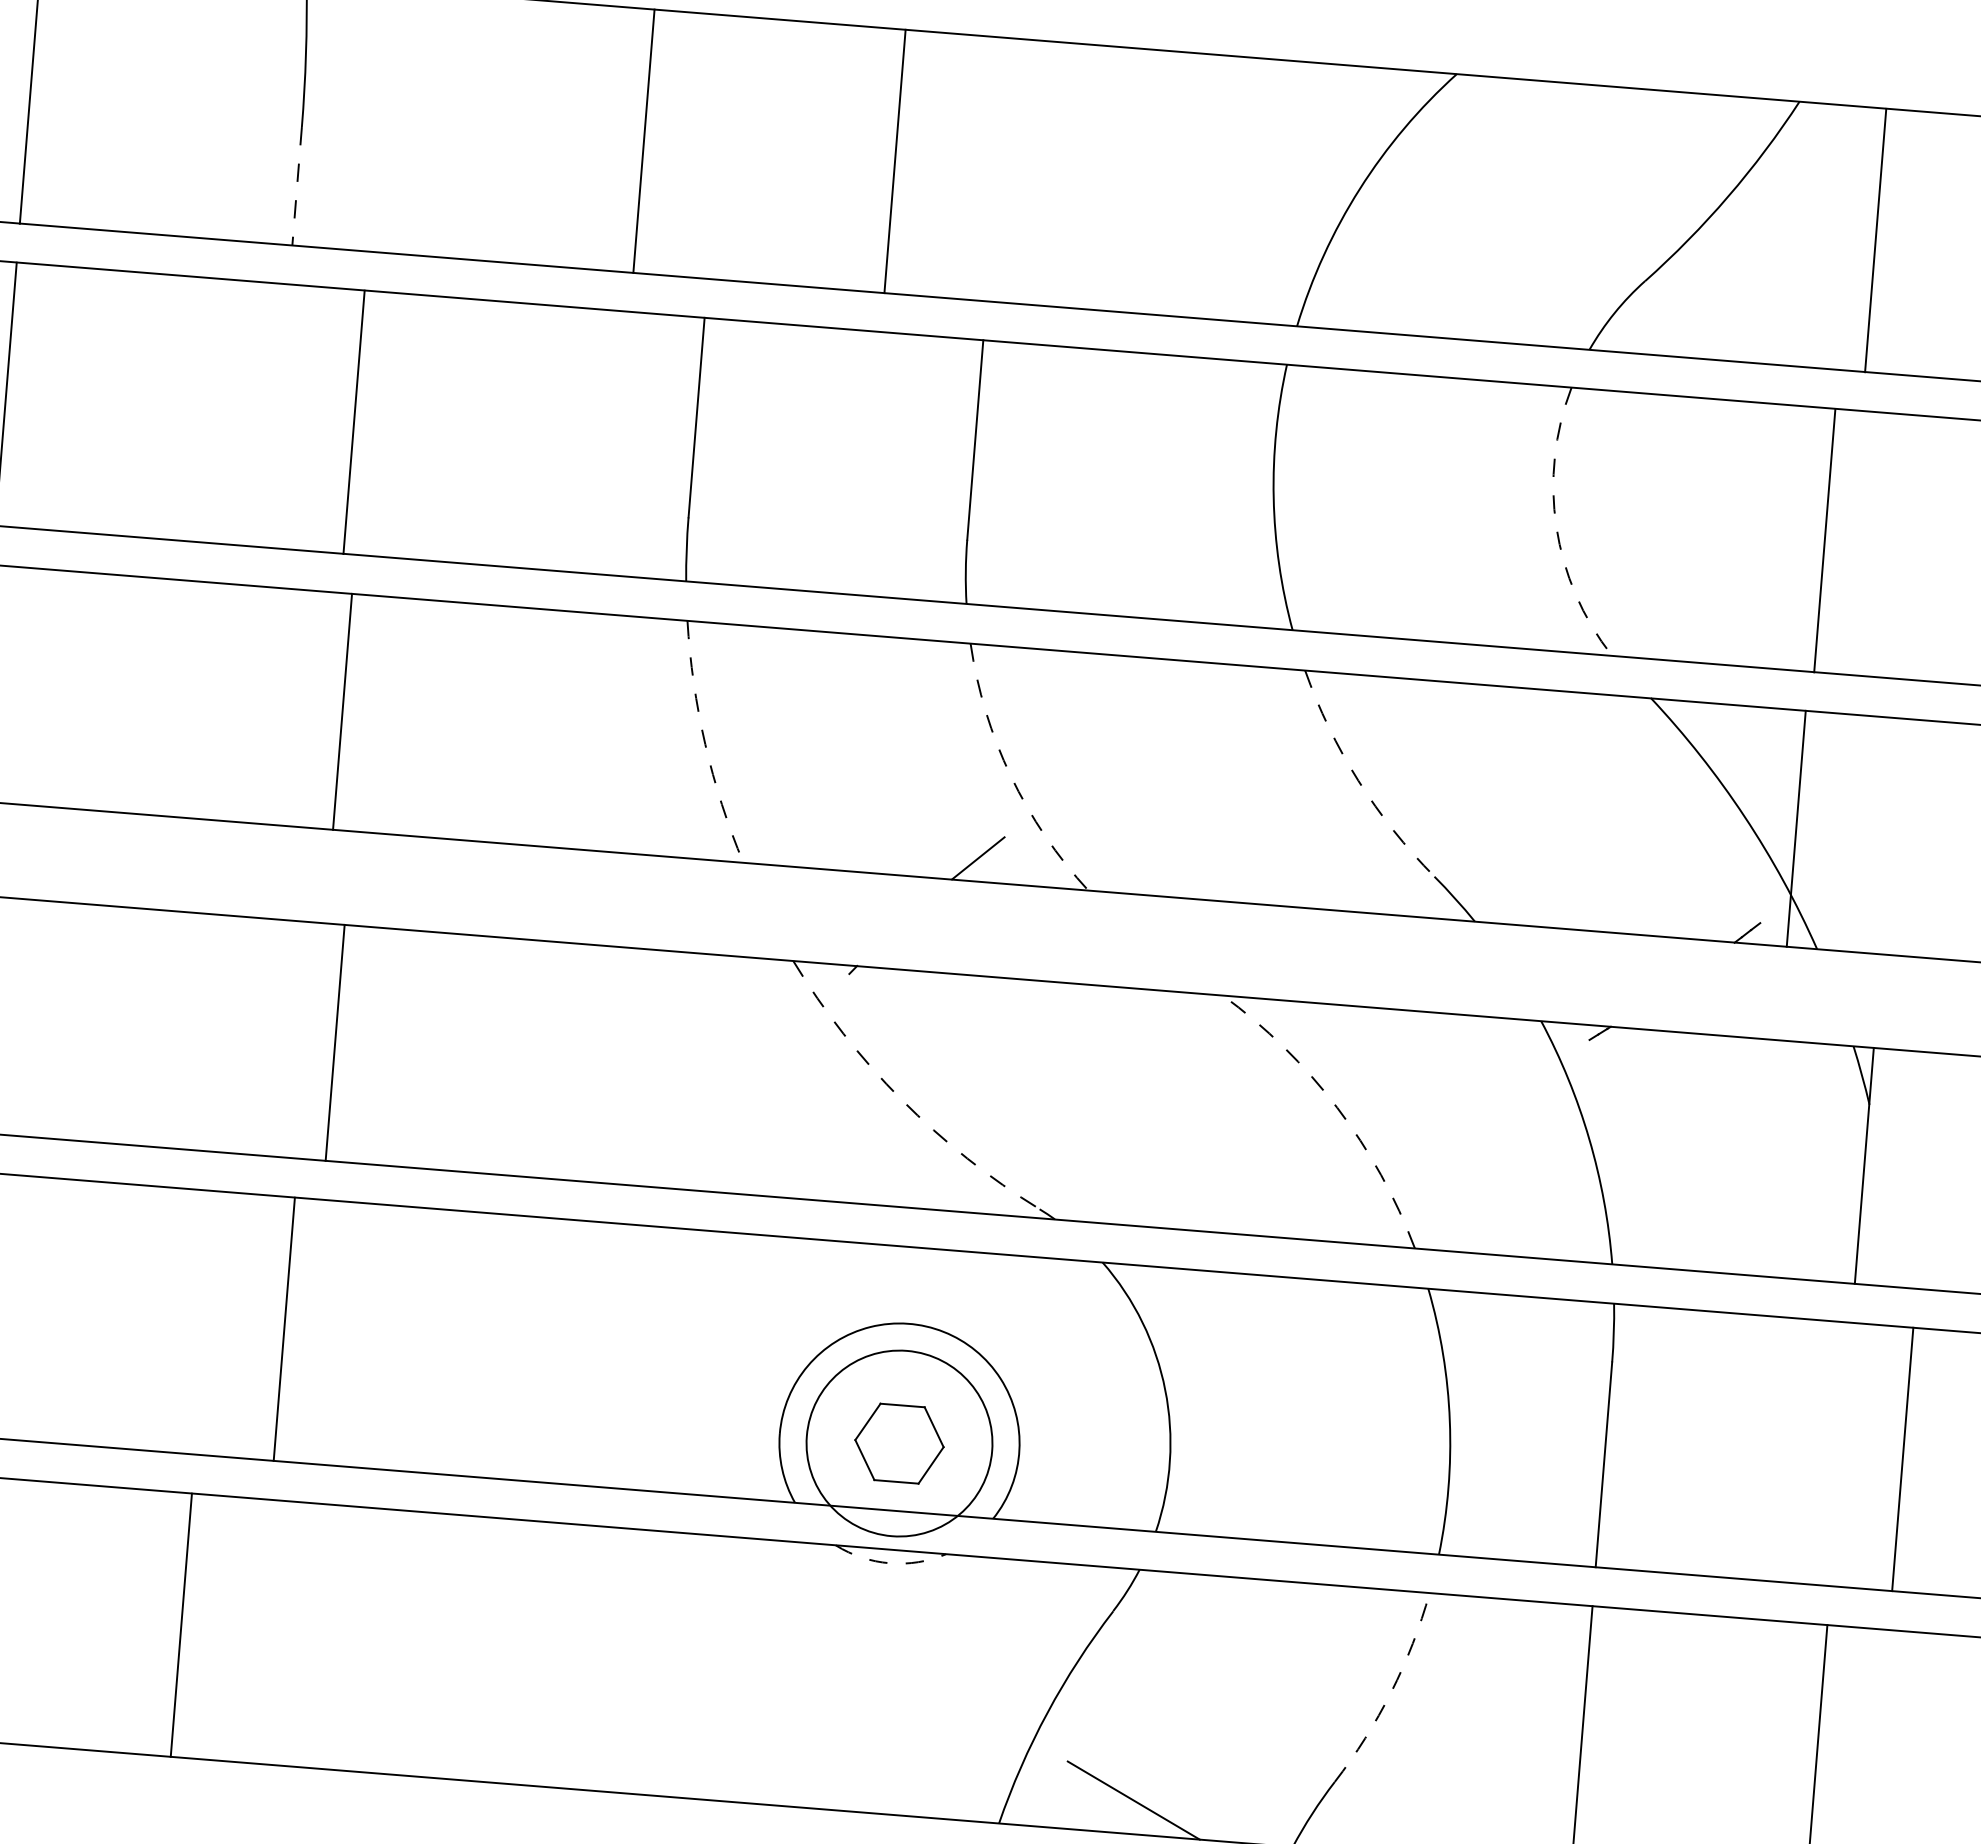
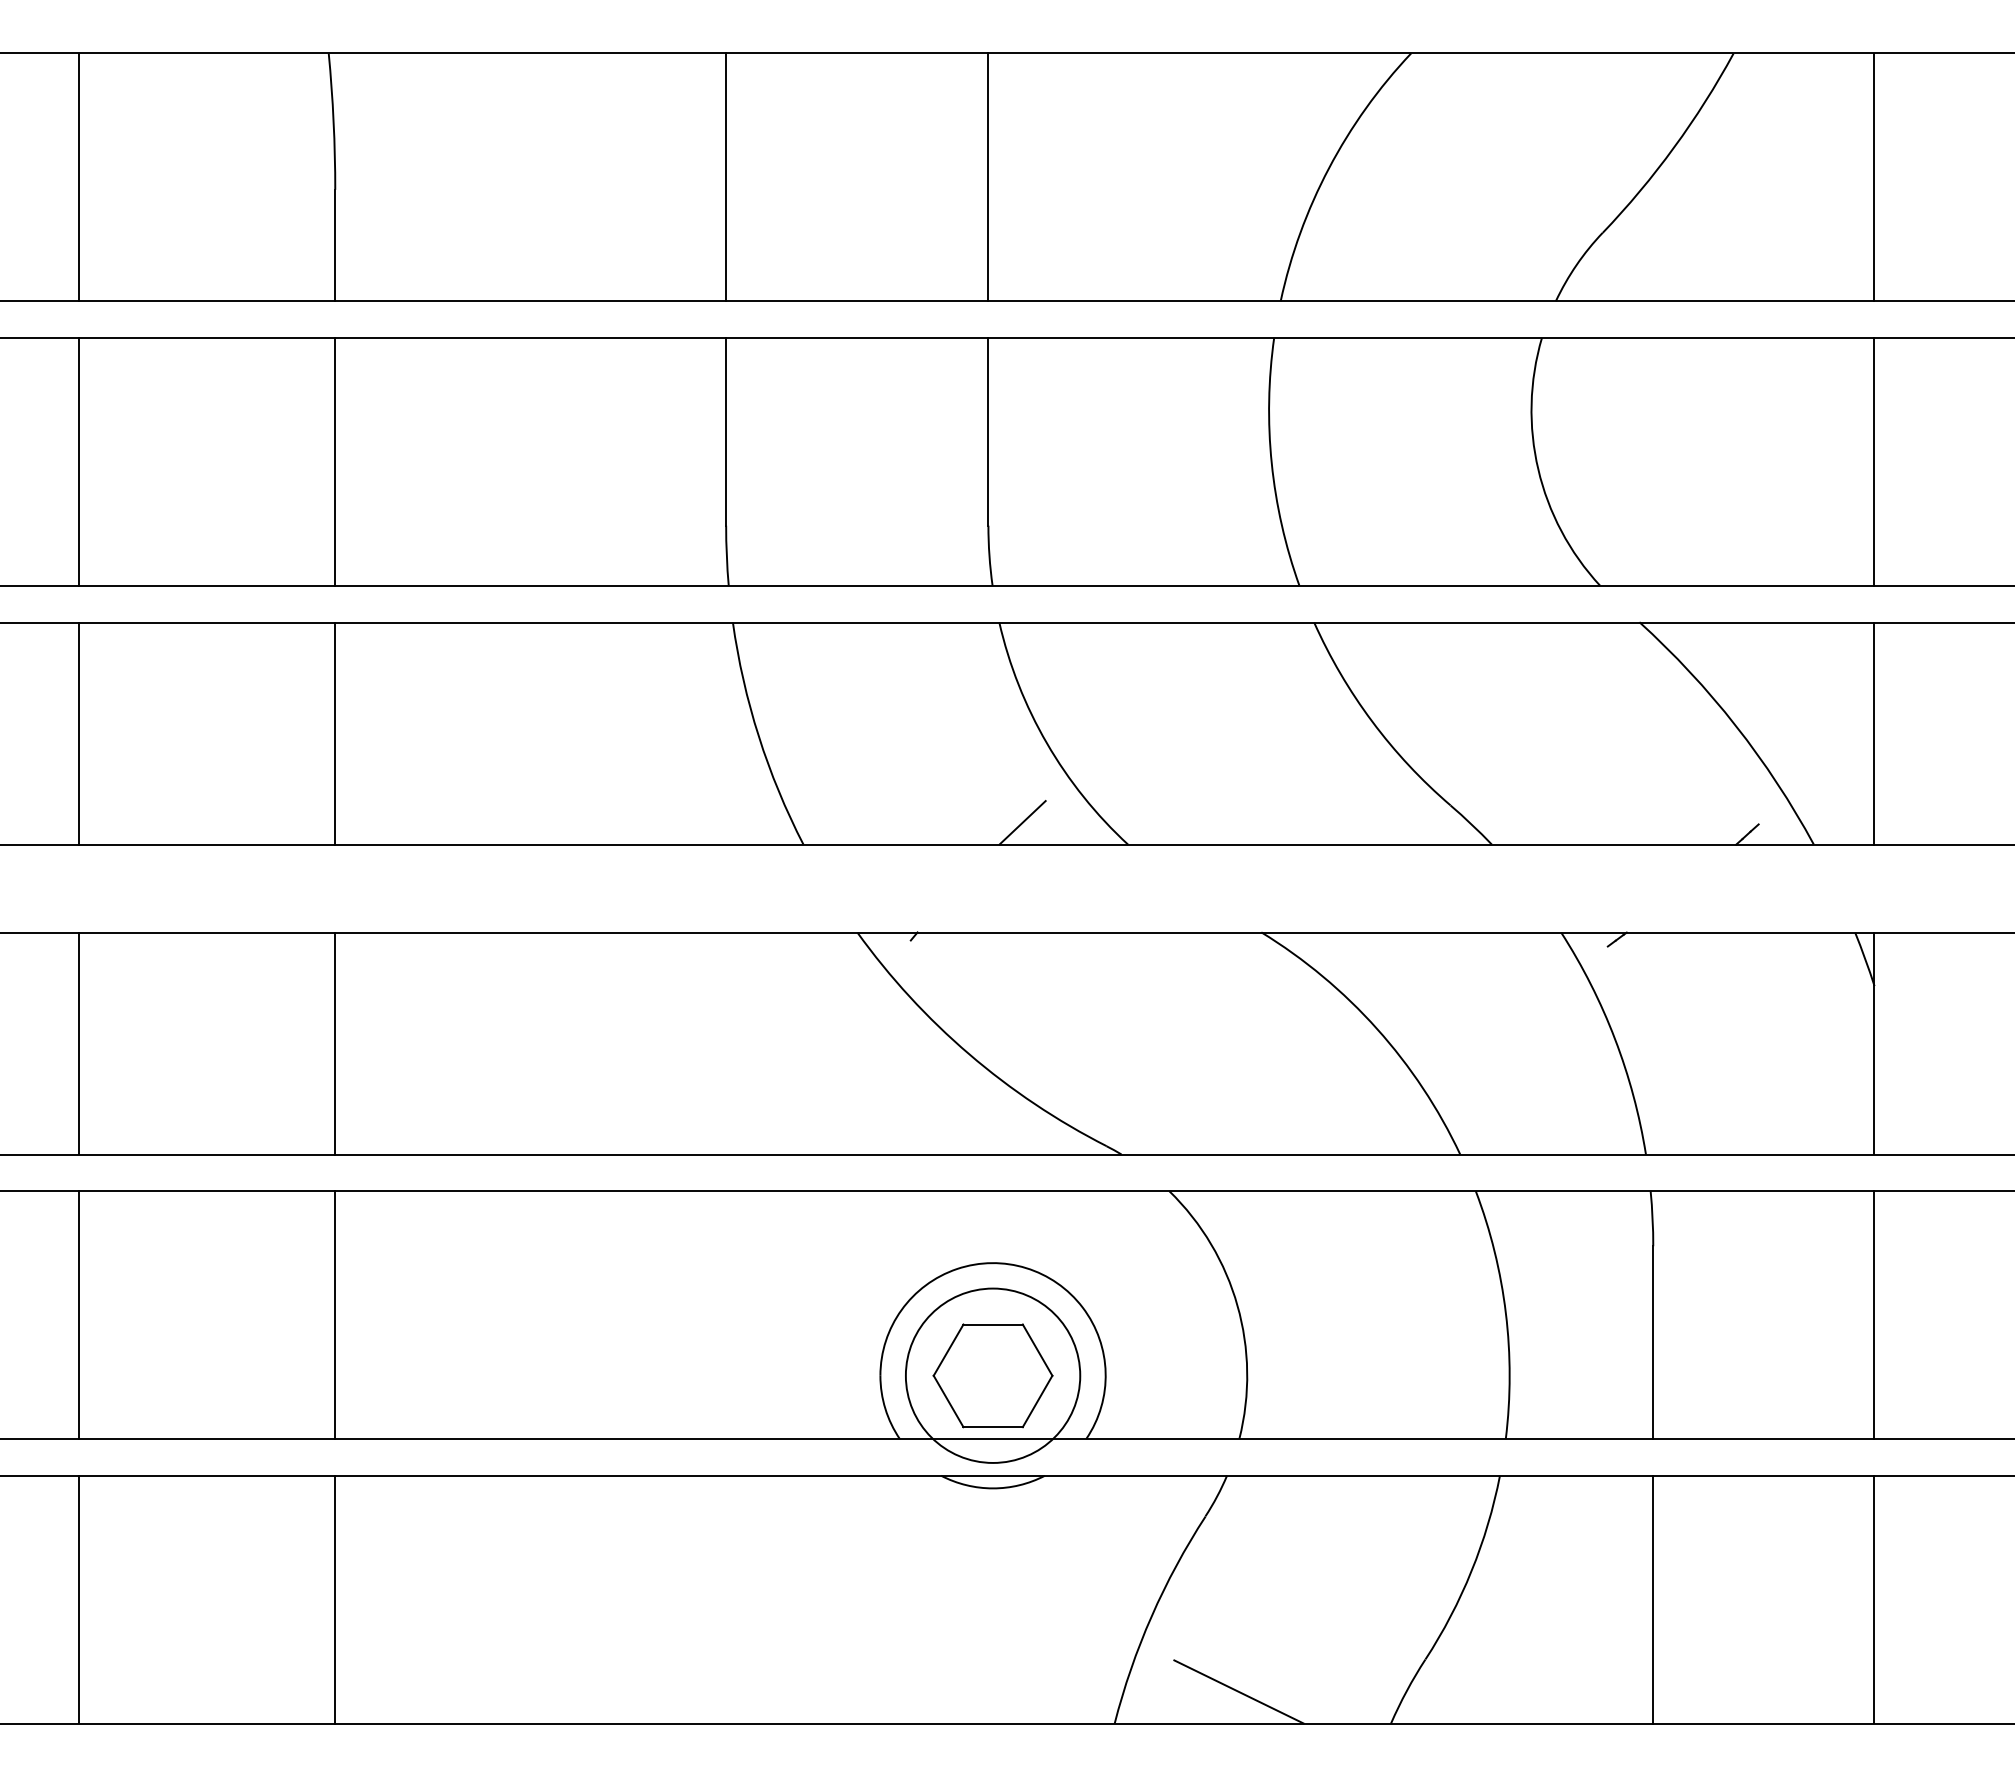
line: (644, 141) -> (726, 177), moved
line: (895, 161) -> (988, 177), moved
line: (297, 186) -> (335, 245), dashed -> solid
line: (1875, 240) -> (1874, 177), moved
line: (354, 421) -> (335, 461), moved
arc: (1556, 527) -> (1538, 469), dashed -> solid
line: (1825, 540) -> (1874, 461), moved
line: (342, 711) -> (335, 733), moved
arc: (704, 744) -> (758, 736), dashed -> solid
arc: (1010, 776) -> (1046, 743), dashed -> solid
arc: (1358, 780) -> (1372, 721), dashed -> solid
line: (1796, 828) -> (1874, 733), moved
line: (335, 1042) -> (335, 1043), moved
arc: (901, 1100) -> (969, 1054), dashed -> solid
arc: (1337, 1107) -> (1377, 1028), dashed -> solid
line: (284, 1329) -> (335, 1315), moved
part: (898, 1443) -> (992, 1375), size x1.43
line: (1902, 1459) -> (1874, 1315), moved
arc: (890, 1563) -> (993, 1488), dashed -> solid
arc: (1391, 1692) -> (1471, 1571), dashed -> solid

